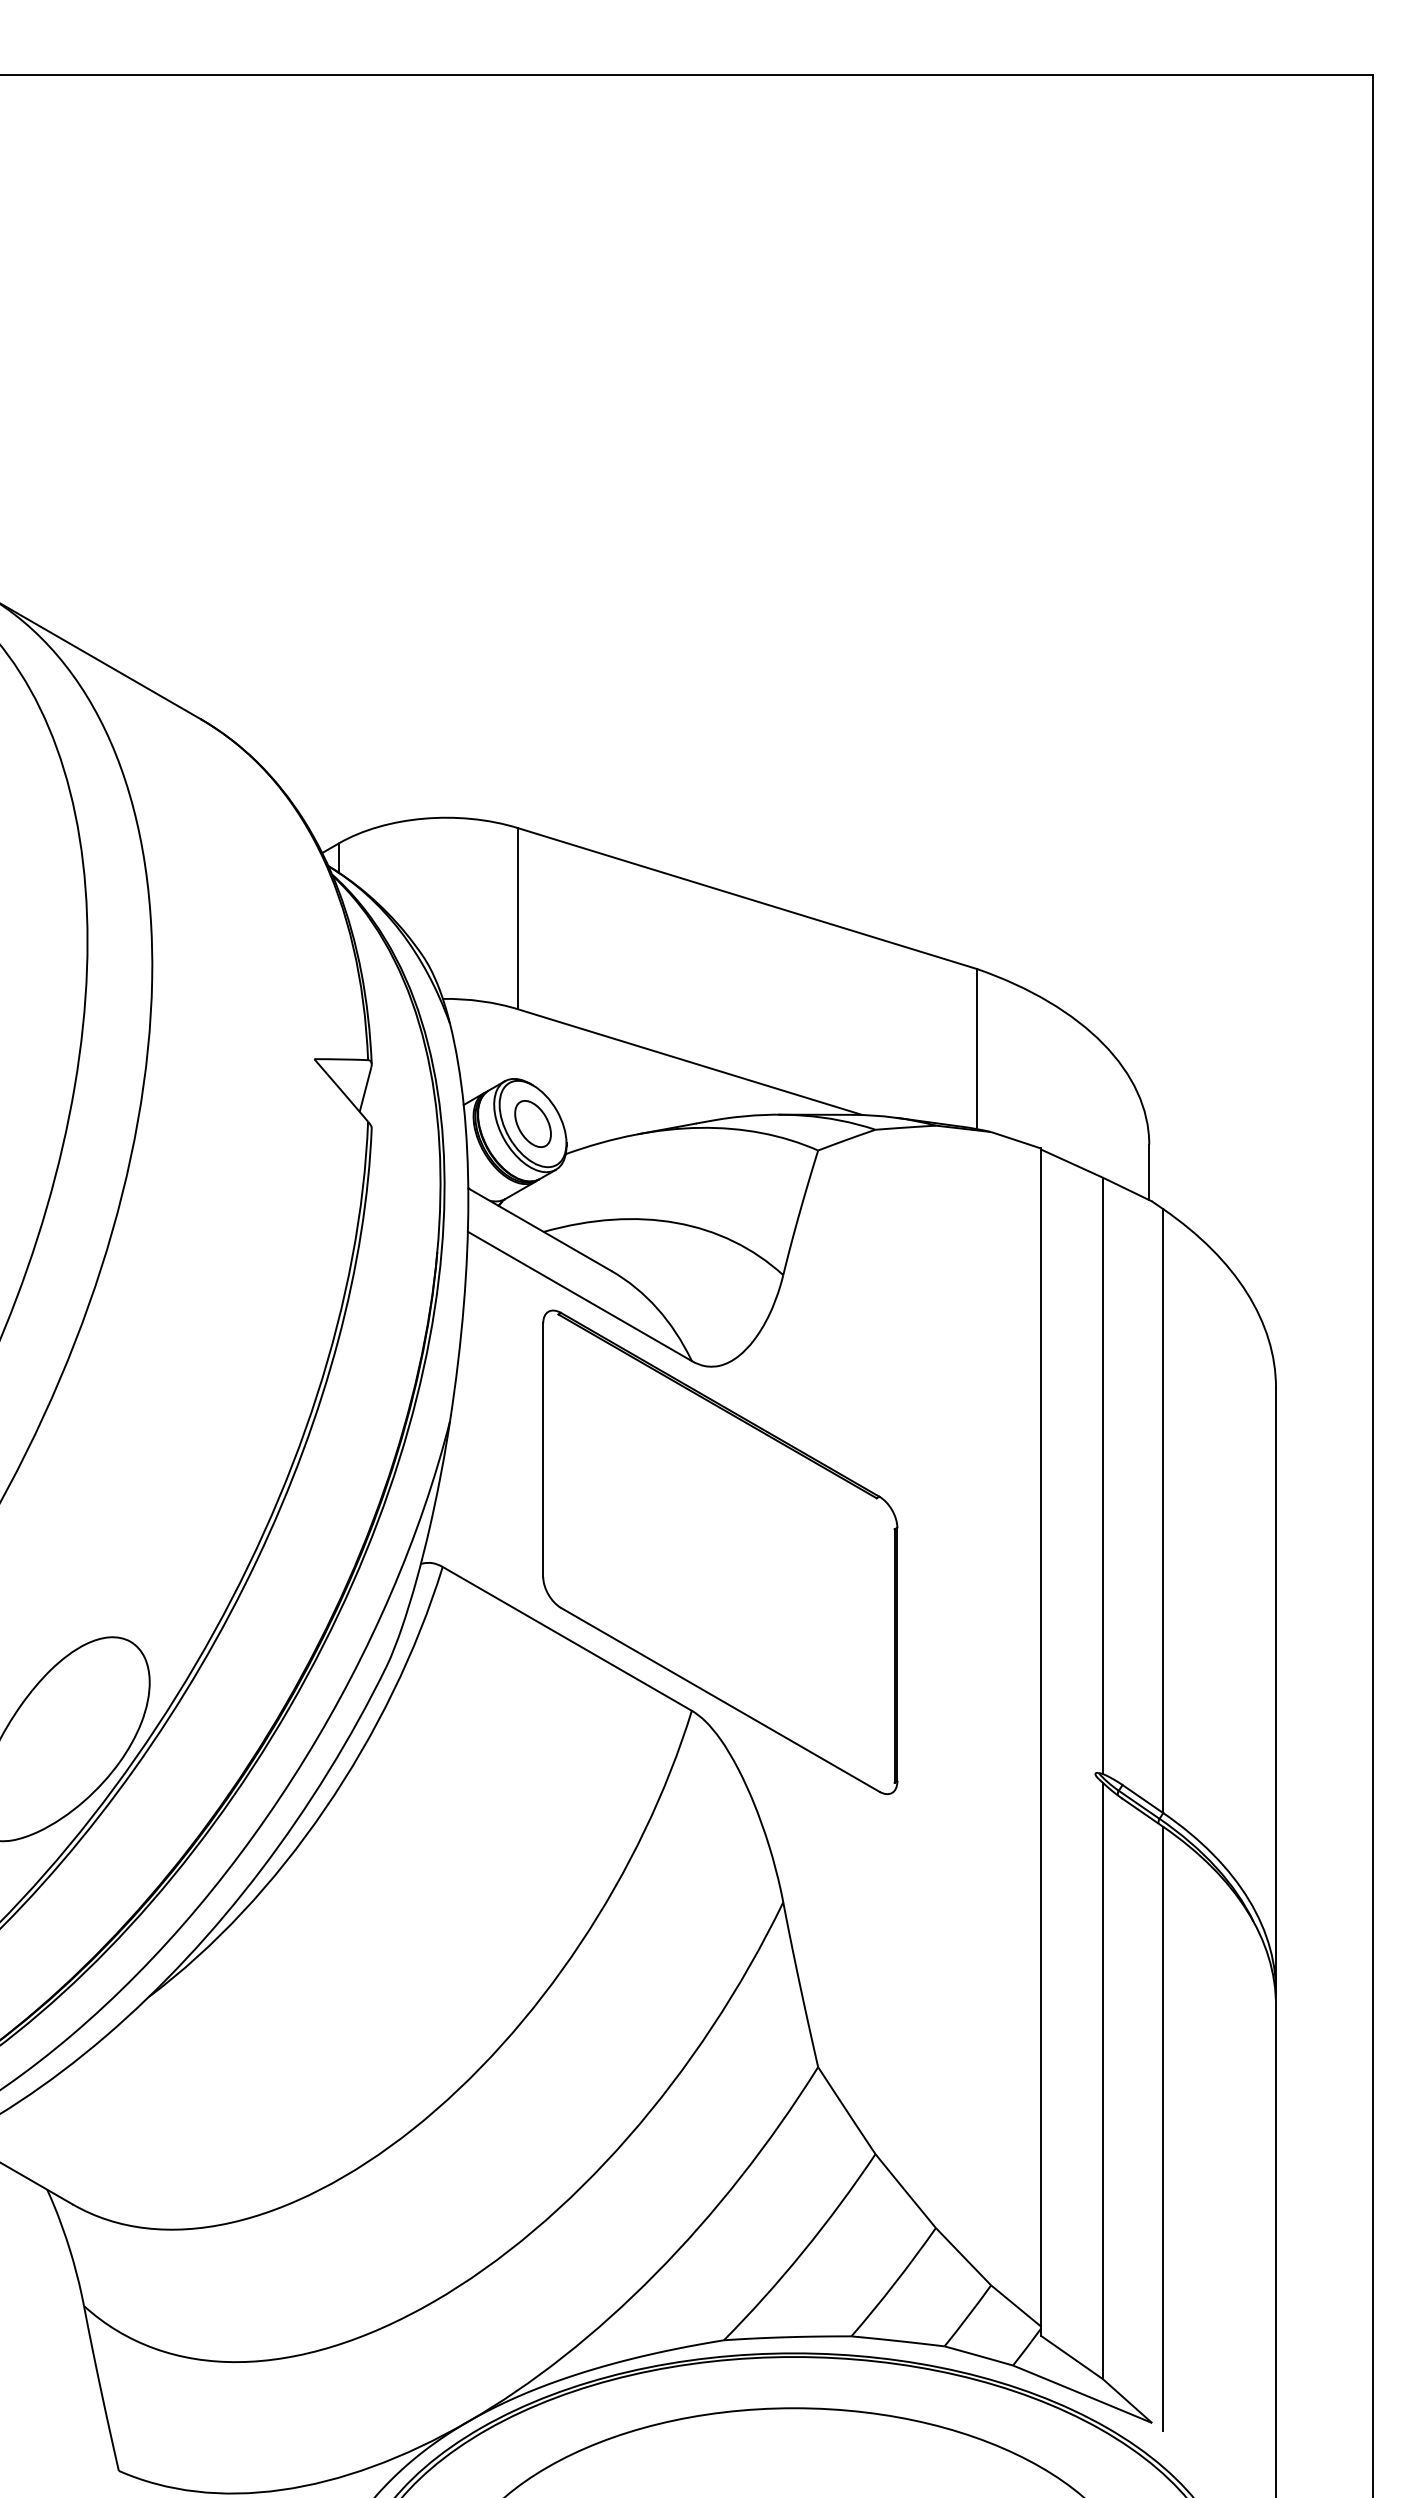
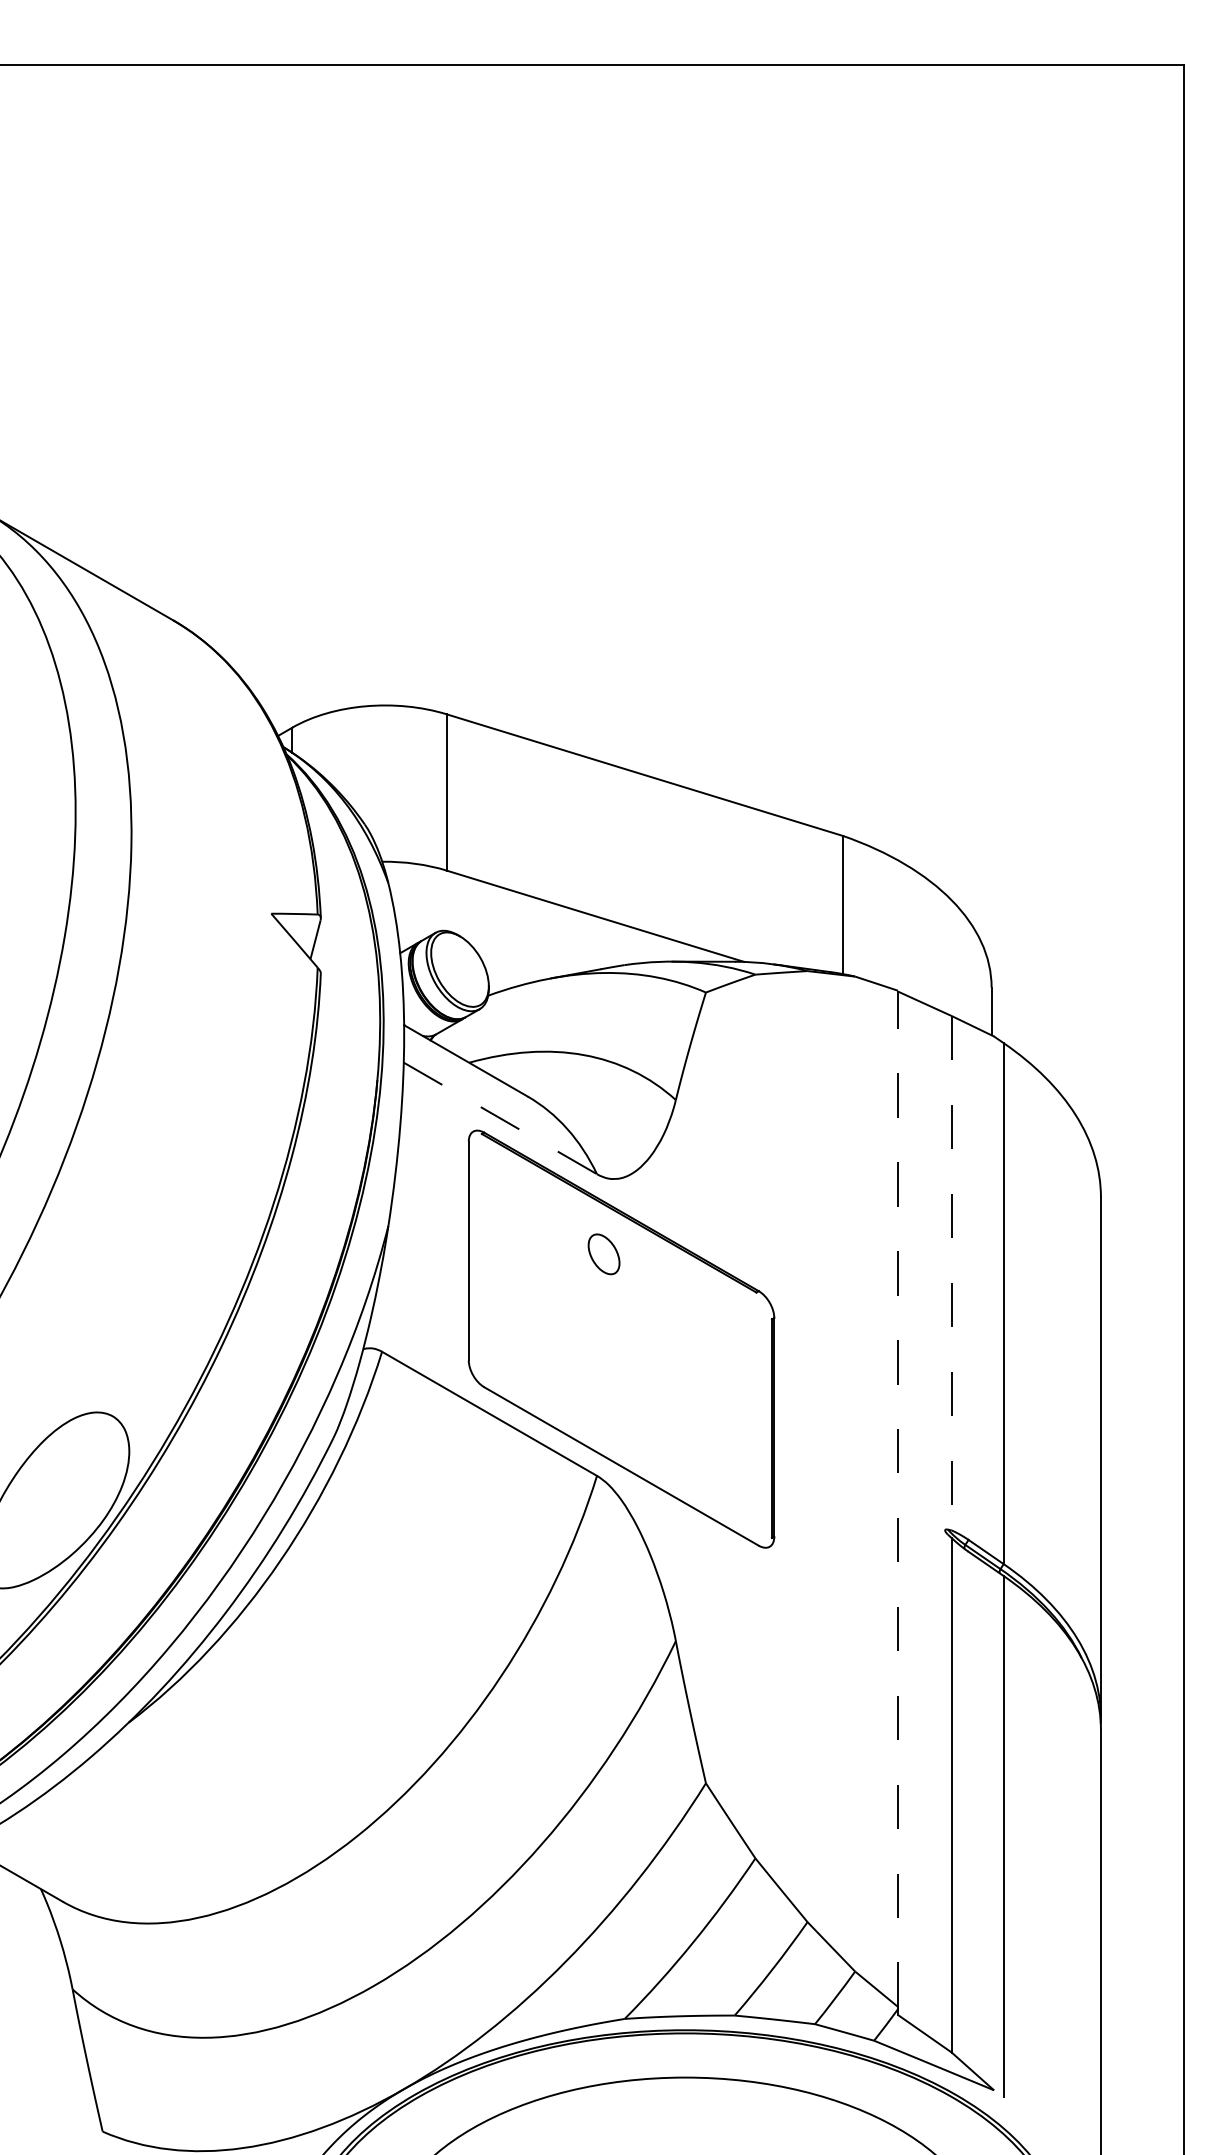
part: (532, 1124) -> (603, 1254), moved
line: (580, 1296) -> (500, 1118), solid -> dashed
line: (1103, 1476) -> (952, 1273), solid -> dashed
line: (1040, 1737) -> (897, 1498), solid -> dashed

